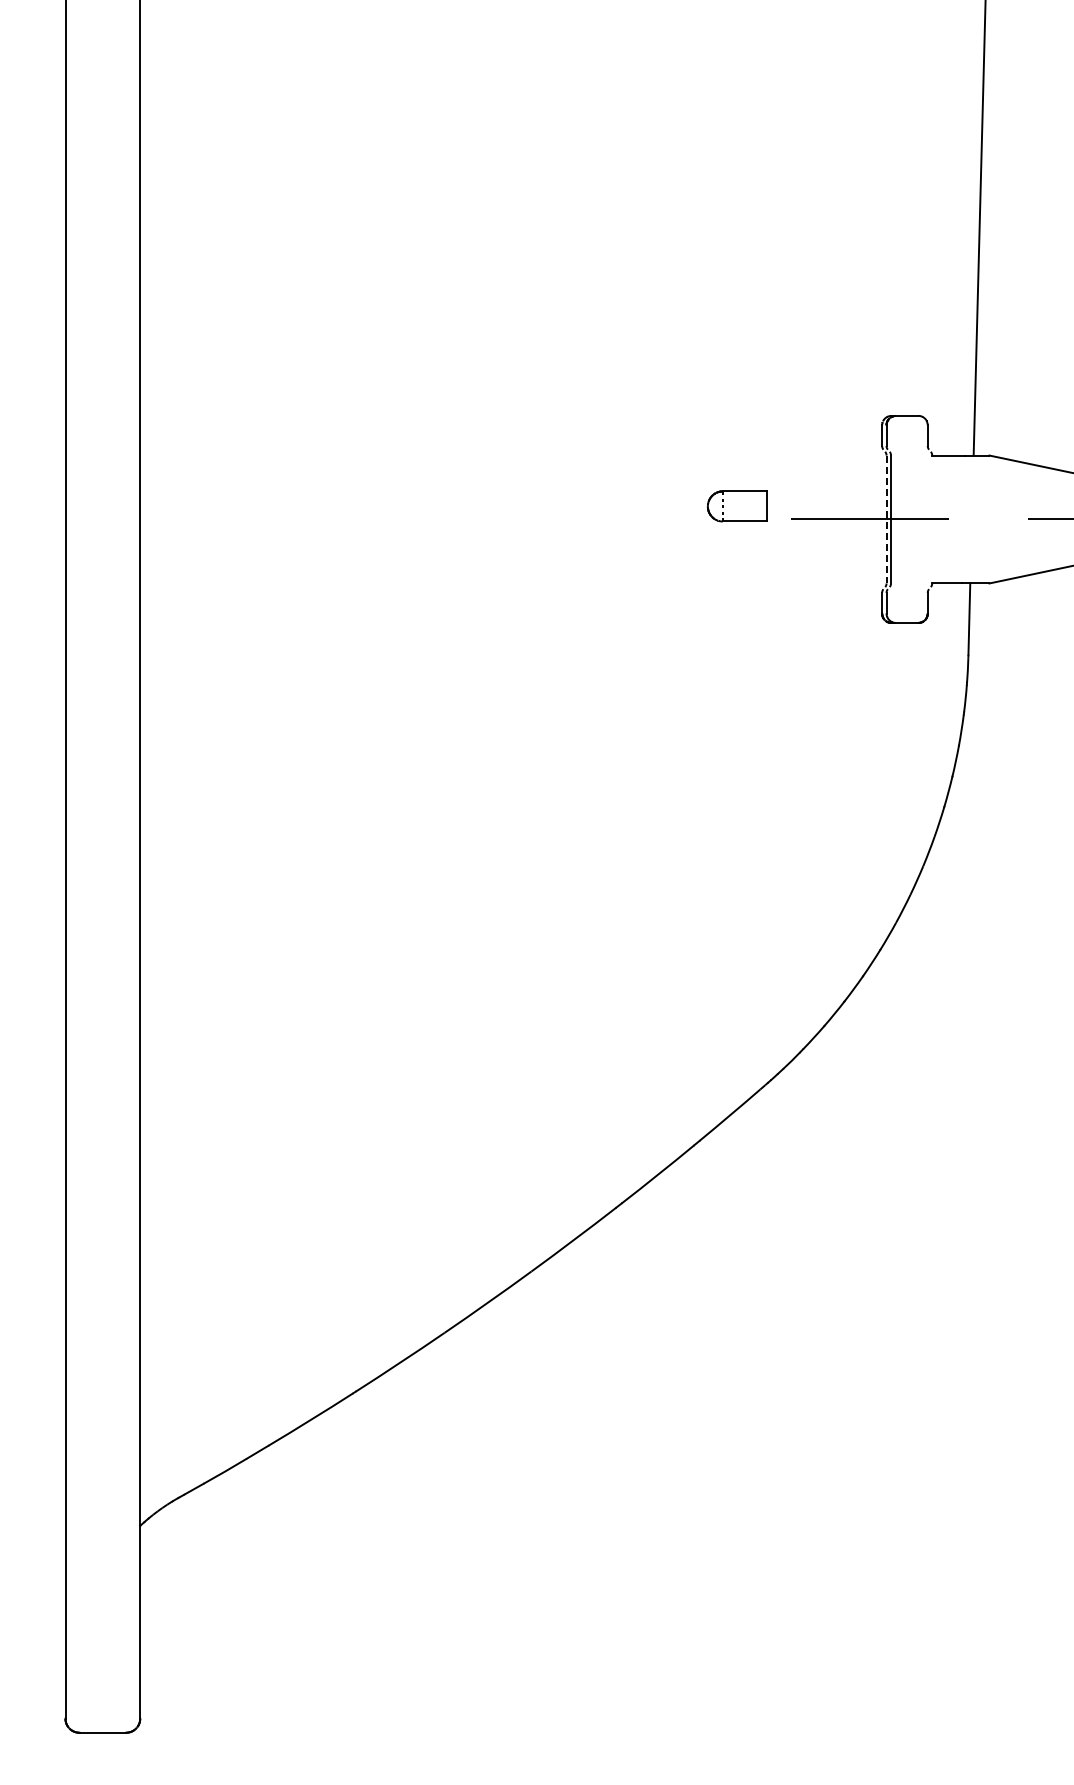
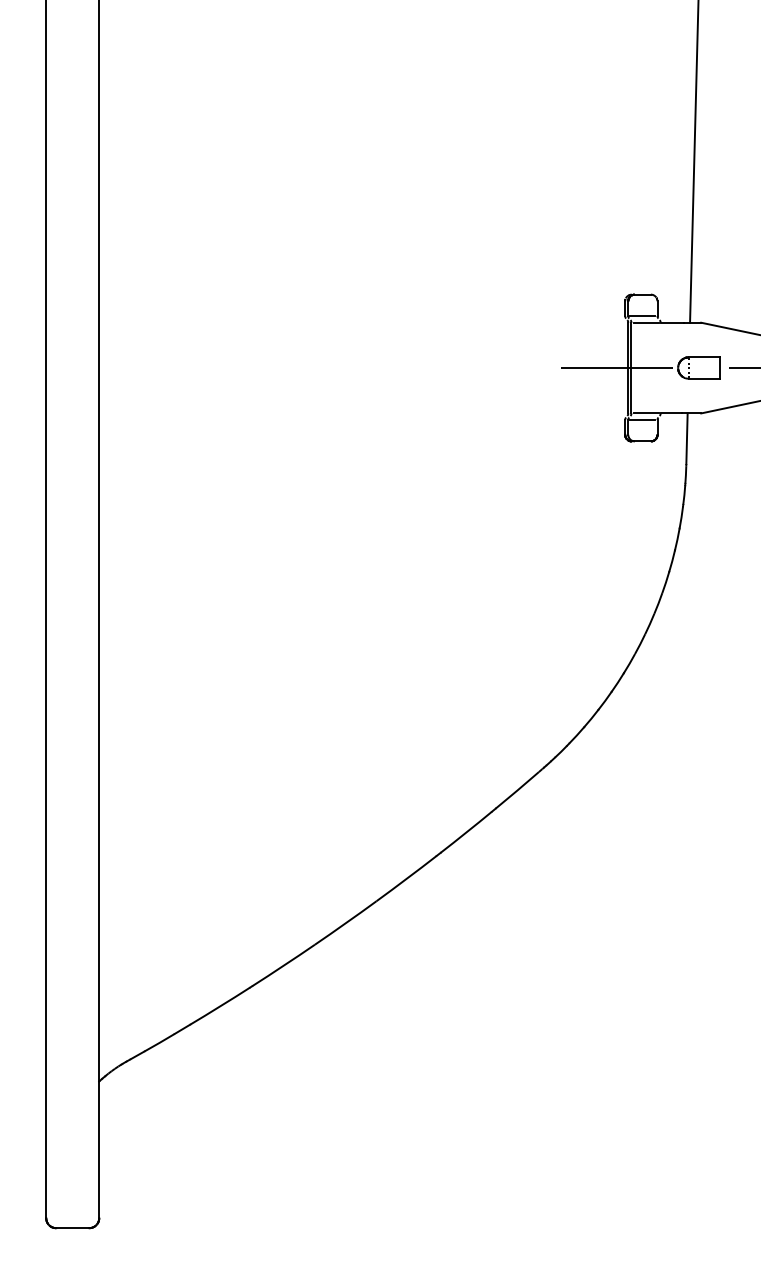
line: (906, 446) -> (642, 316), added
line: (911, 455) -> (645, 322), added
part: (737, 506) -> (699, 368), moved
line: (886, 519) -> (628, 368), dashed -> solid
line: (911, 583) -> (645, 413), added
line: (906, 592) -> (642, 419), added

